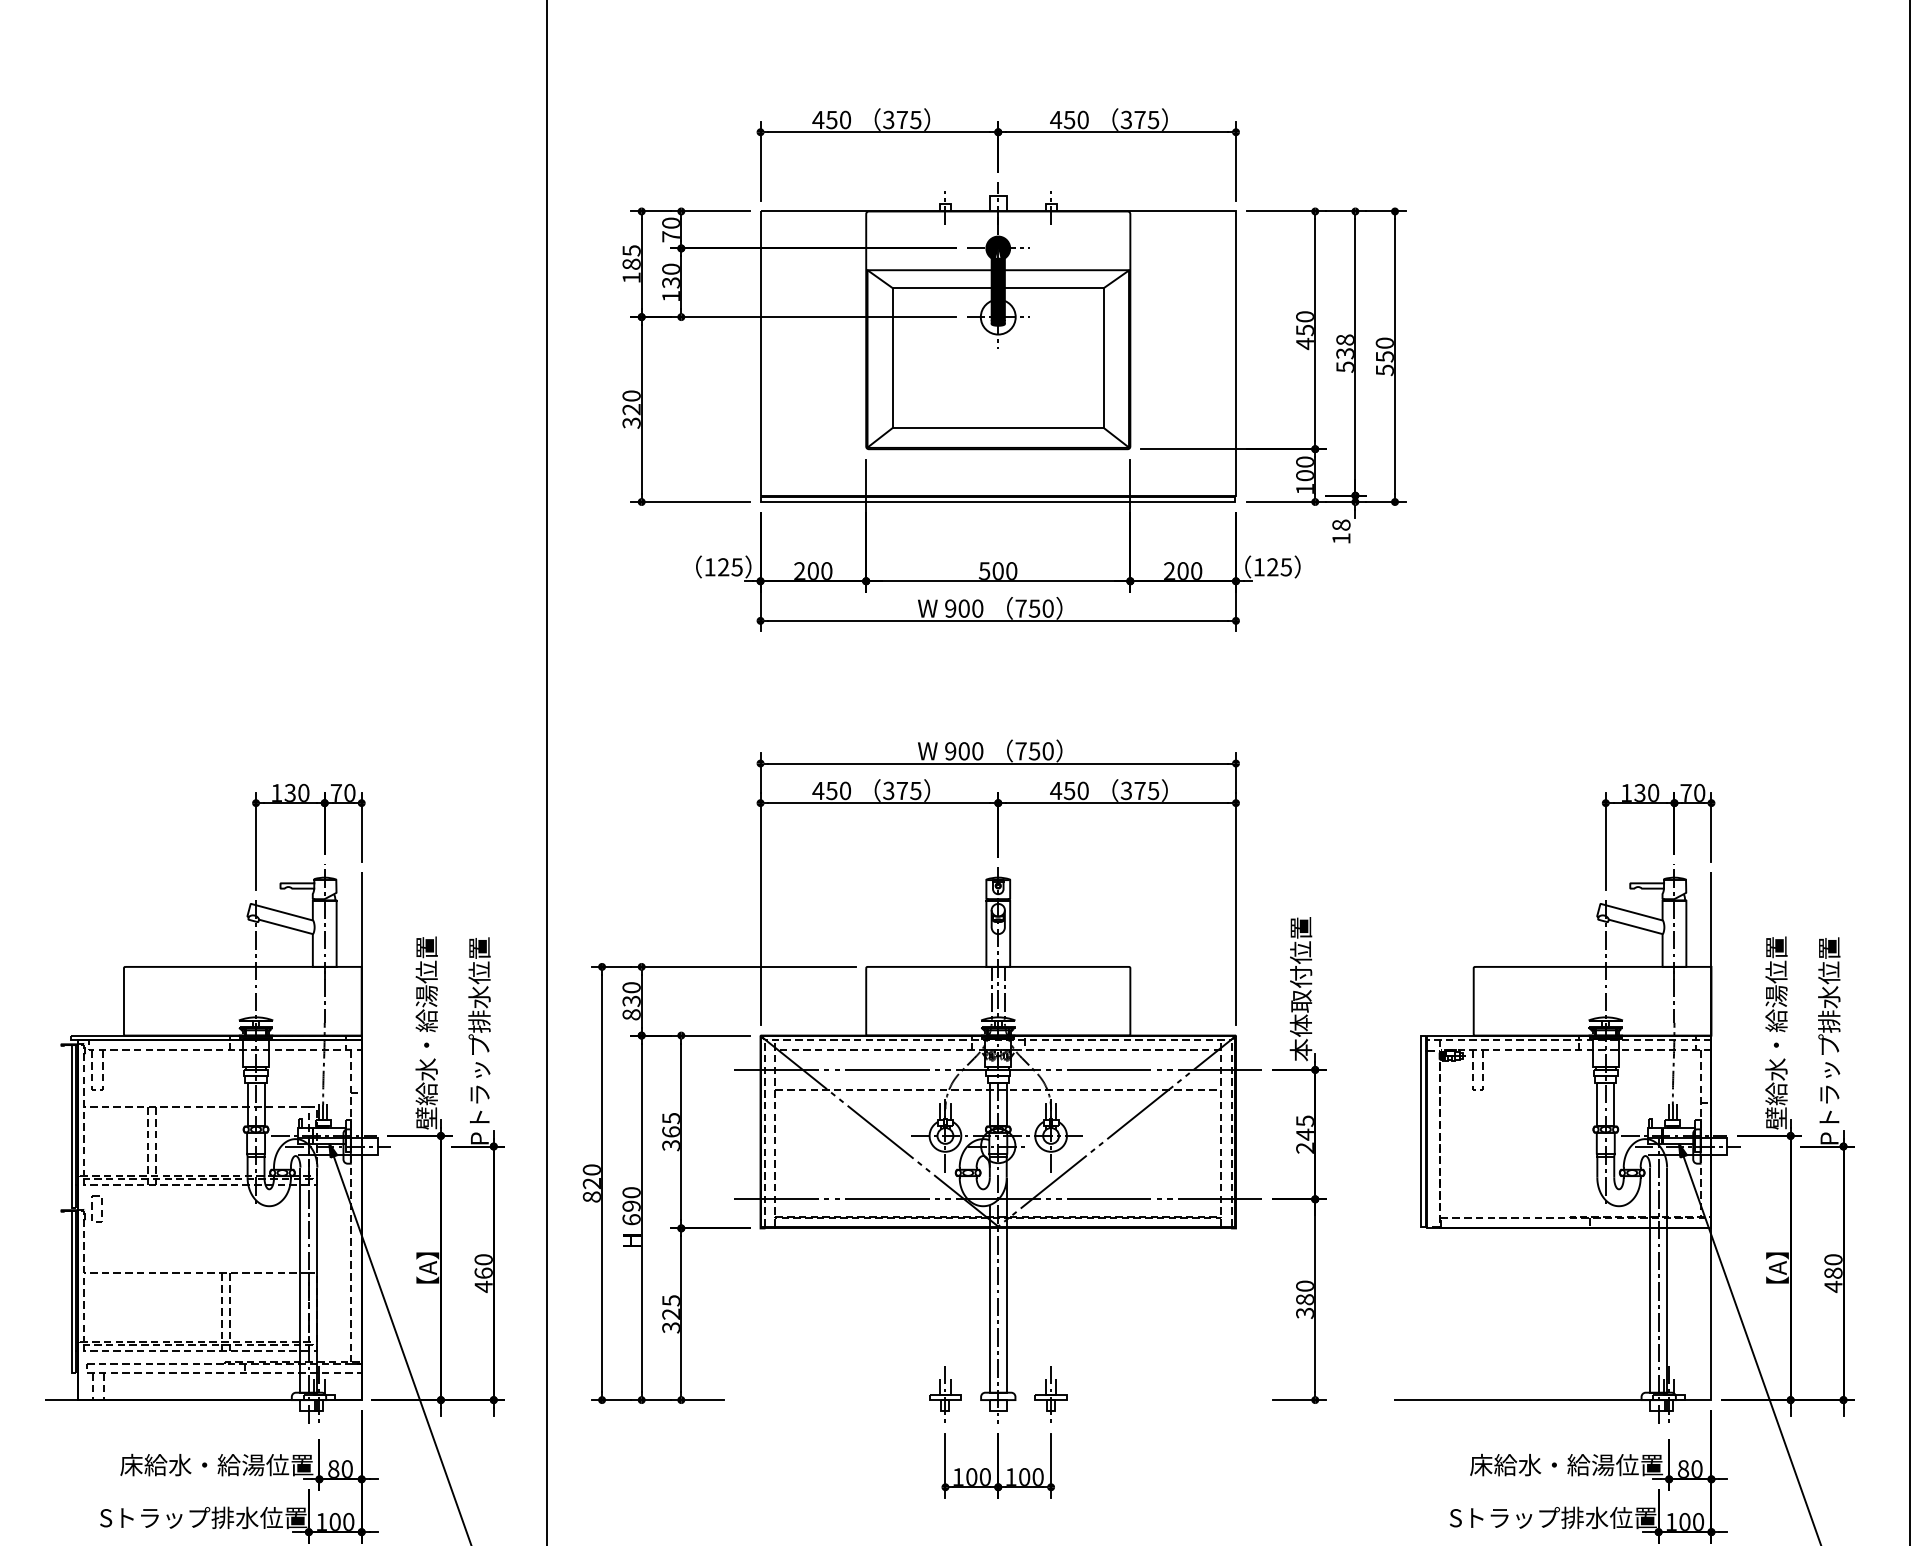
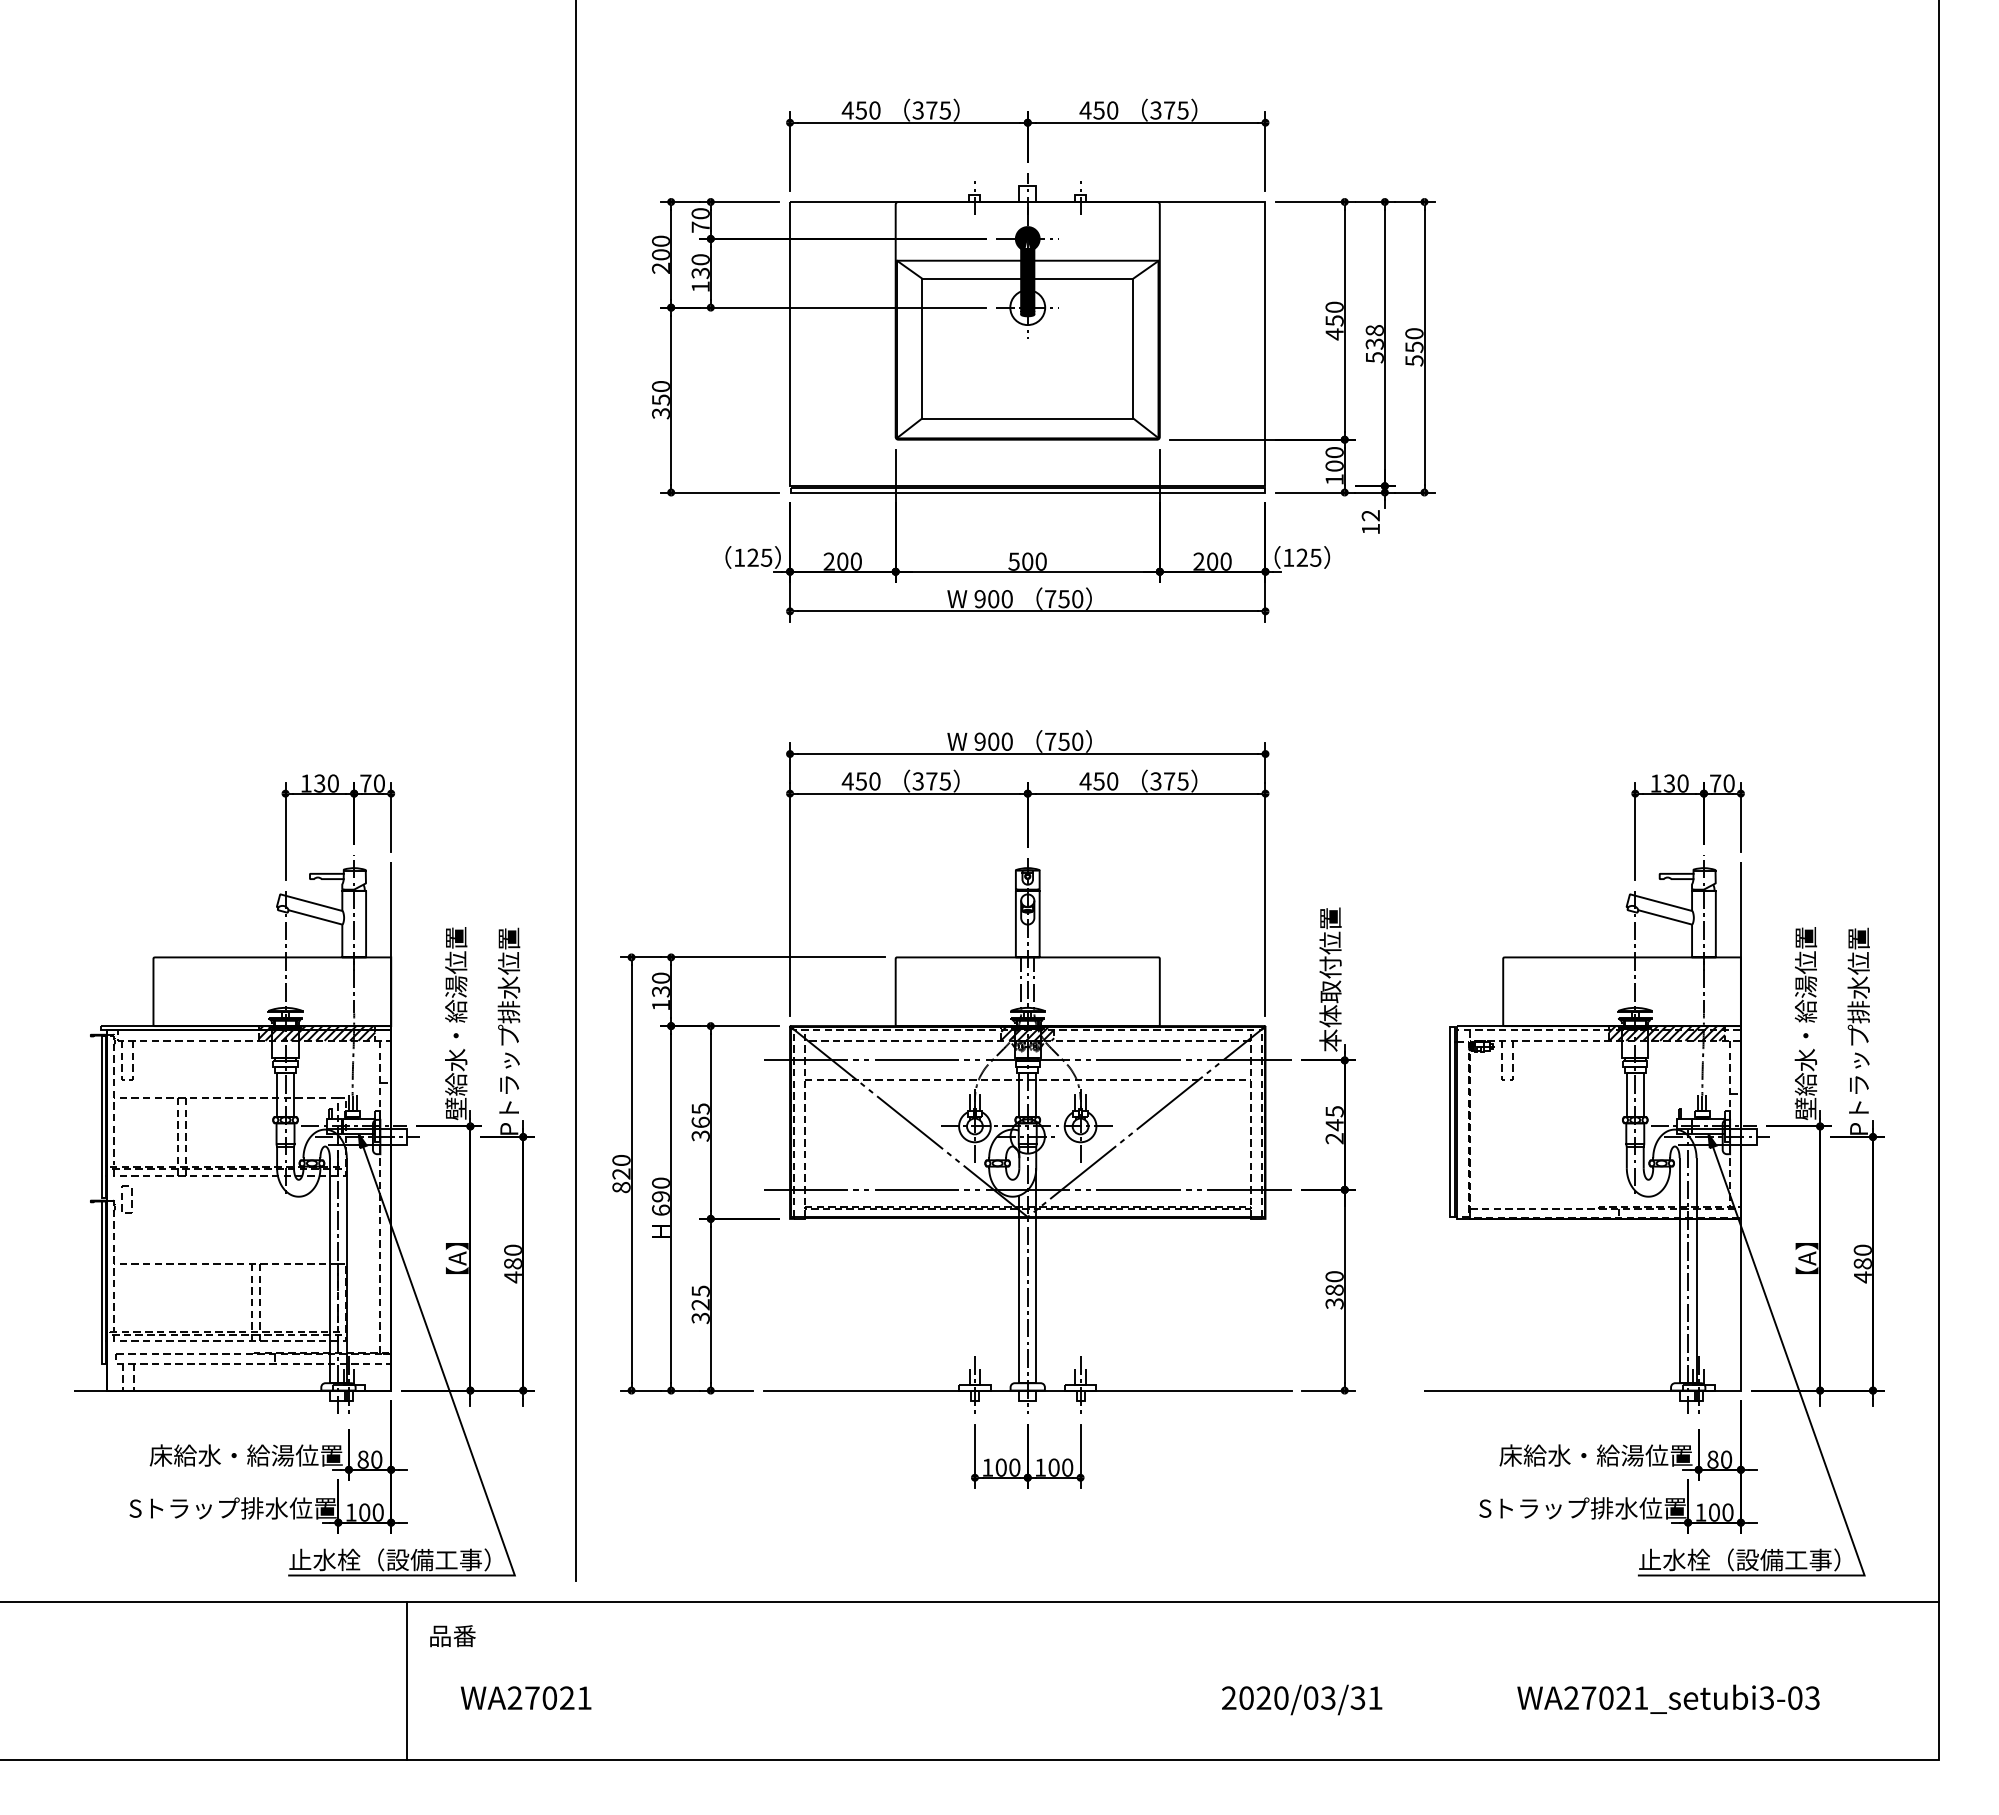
text: (631, 264) -> (660, 254), 185 -> 200
text: (631, 409) -> (660, 399), 320 -> 350
text: (1341, 525) -> (1370, 515), 18 -> 12
text: (631, 1014) -> (660, 1004), 830 -> 130
hatch: (288, 1043) -> (317, 1033), added
hatch: (998, 1043) -> (1027, 1033), added
hatch: (1637, 1043) -> (1666, 1033), added
text: (483, 1273) -> (512, 1263), 460 -> 480
line: (998, 1400) -> (1027, 1390), added

